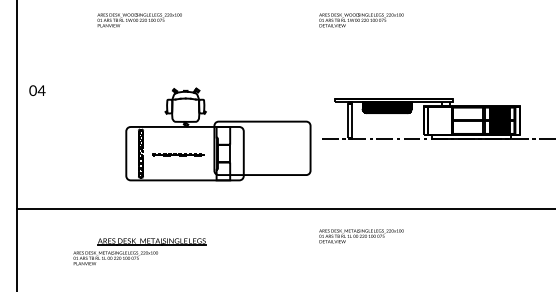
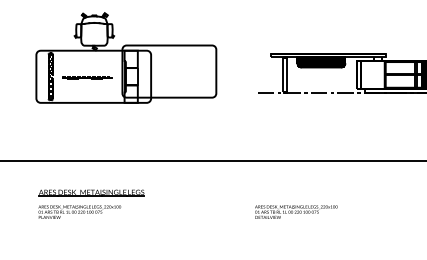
part: (218, 134) -> (126, 58), moved
text: (361, 236) -> (296, 212), moved
text: (115, 258) -> (79, 212), moved

